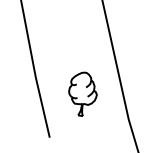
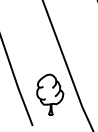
part: (83, 93) -> (50, 94), size x1.43

